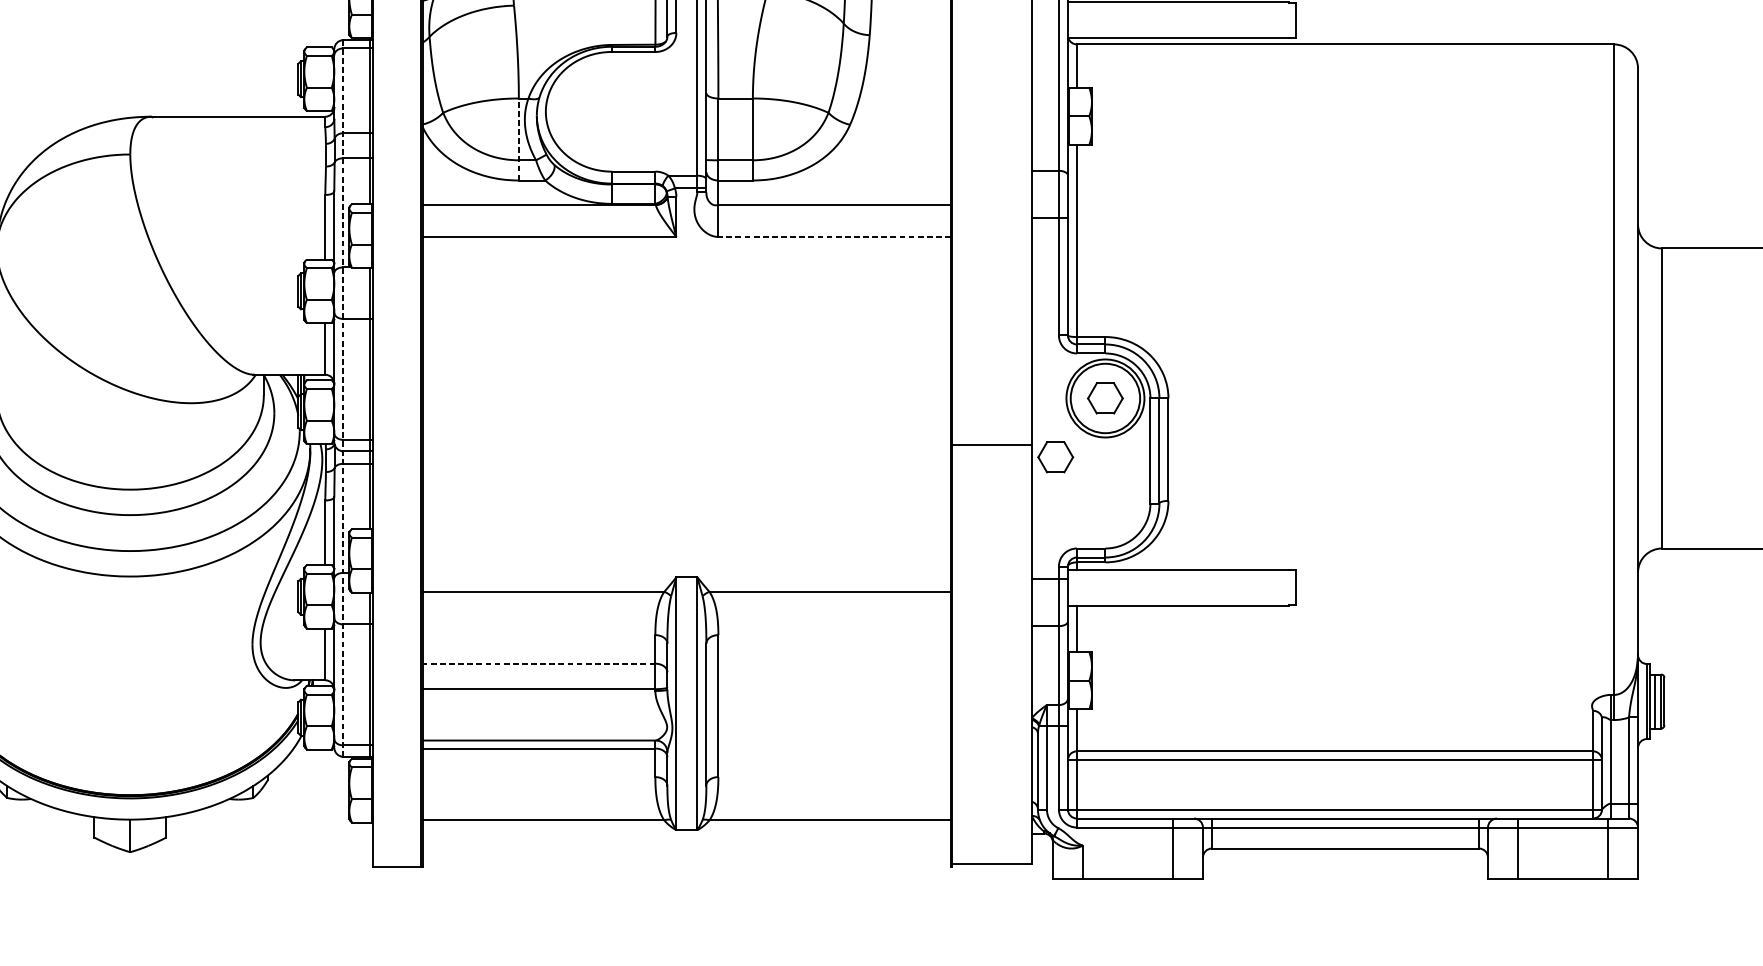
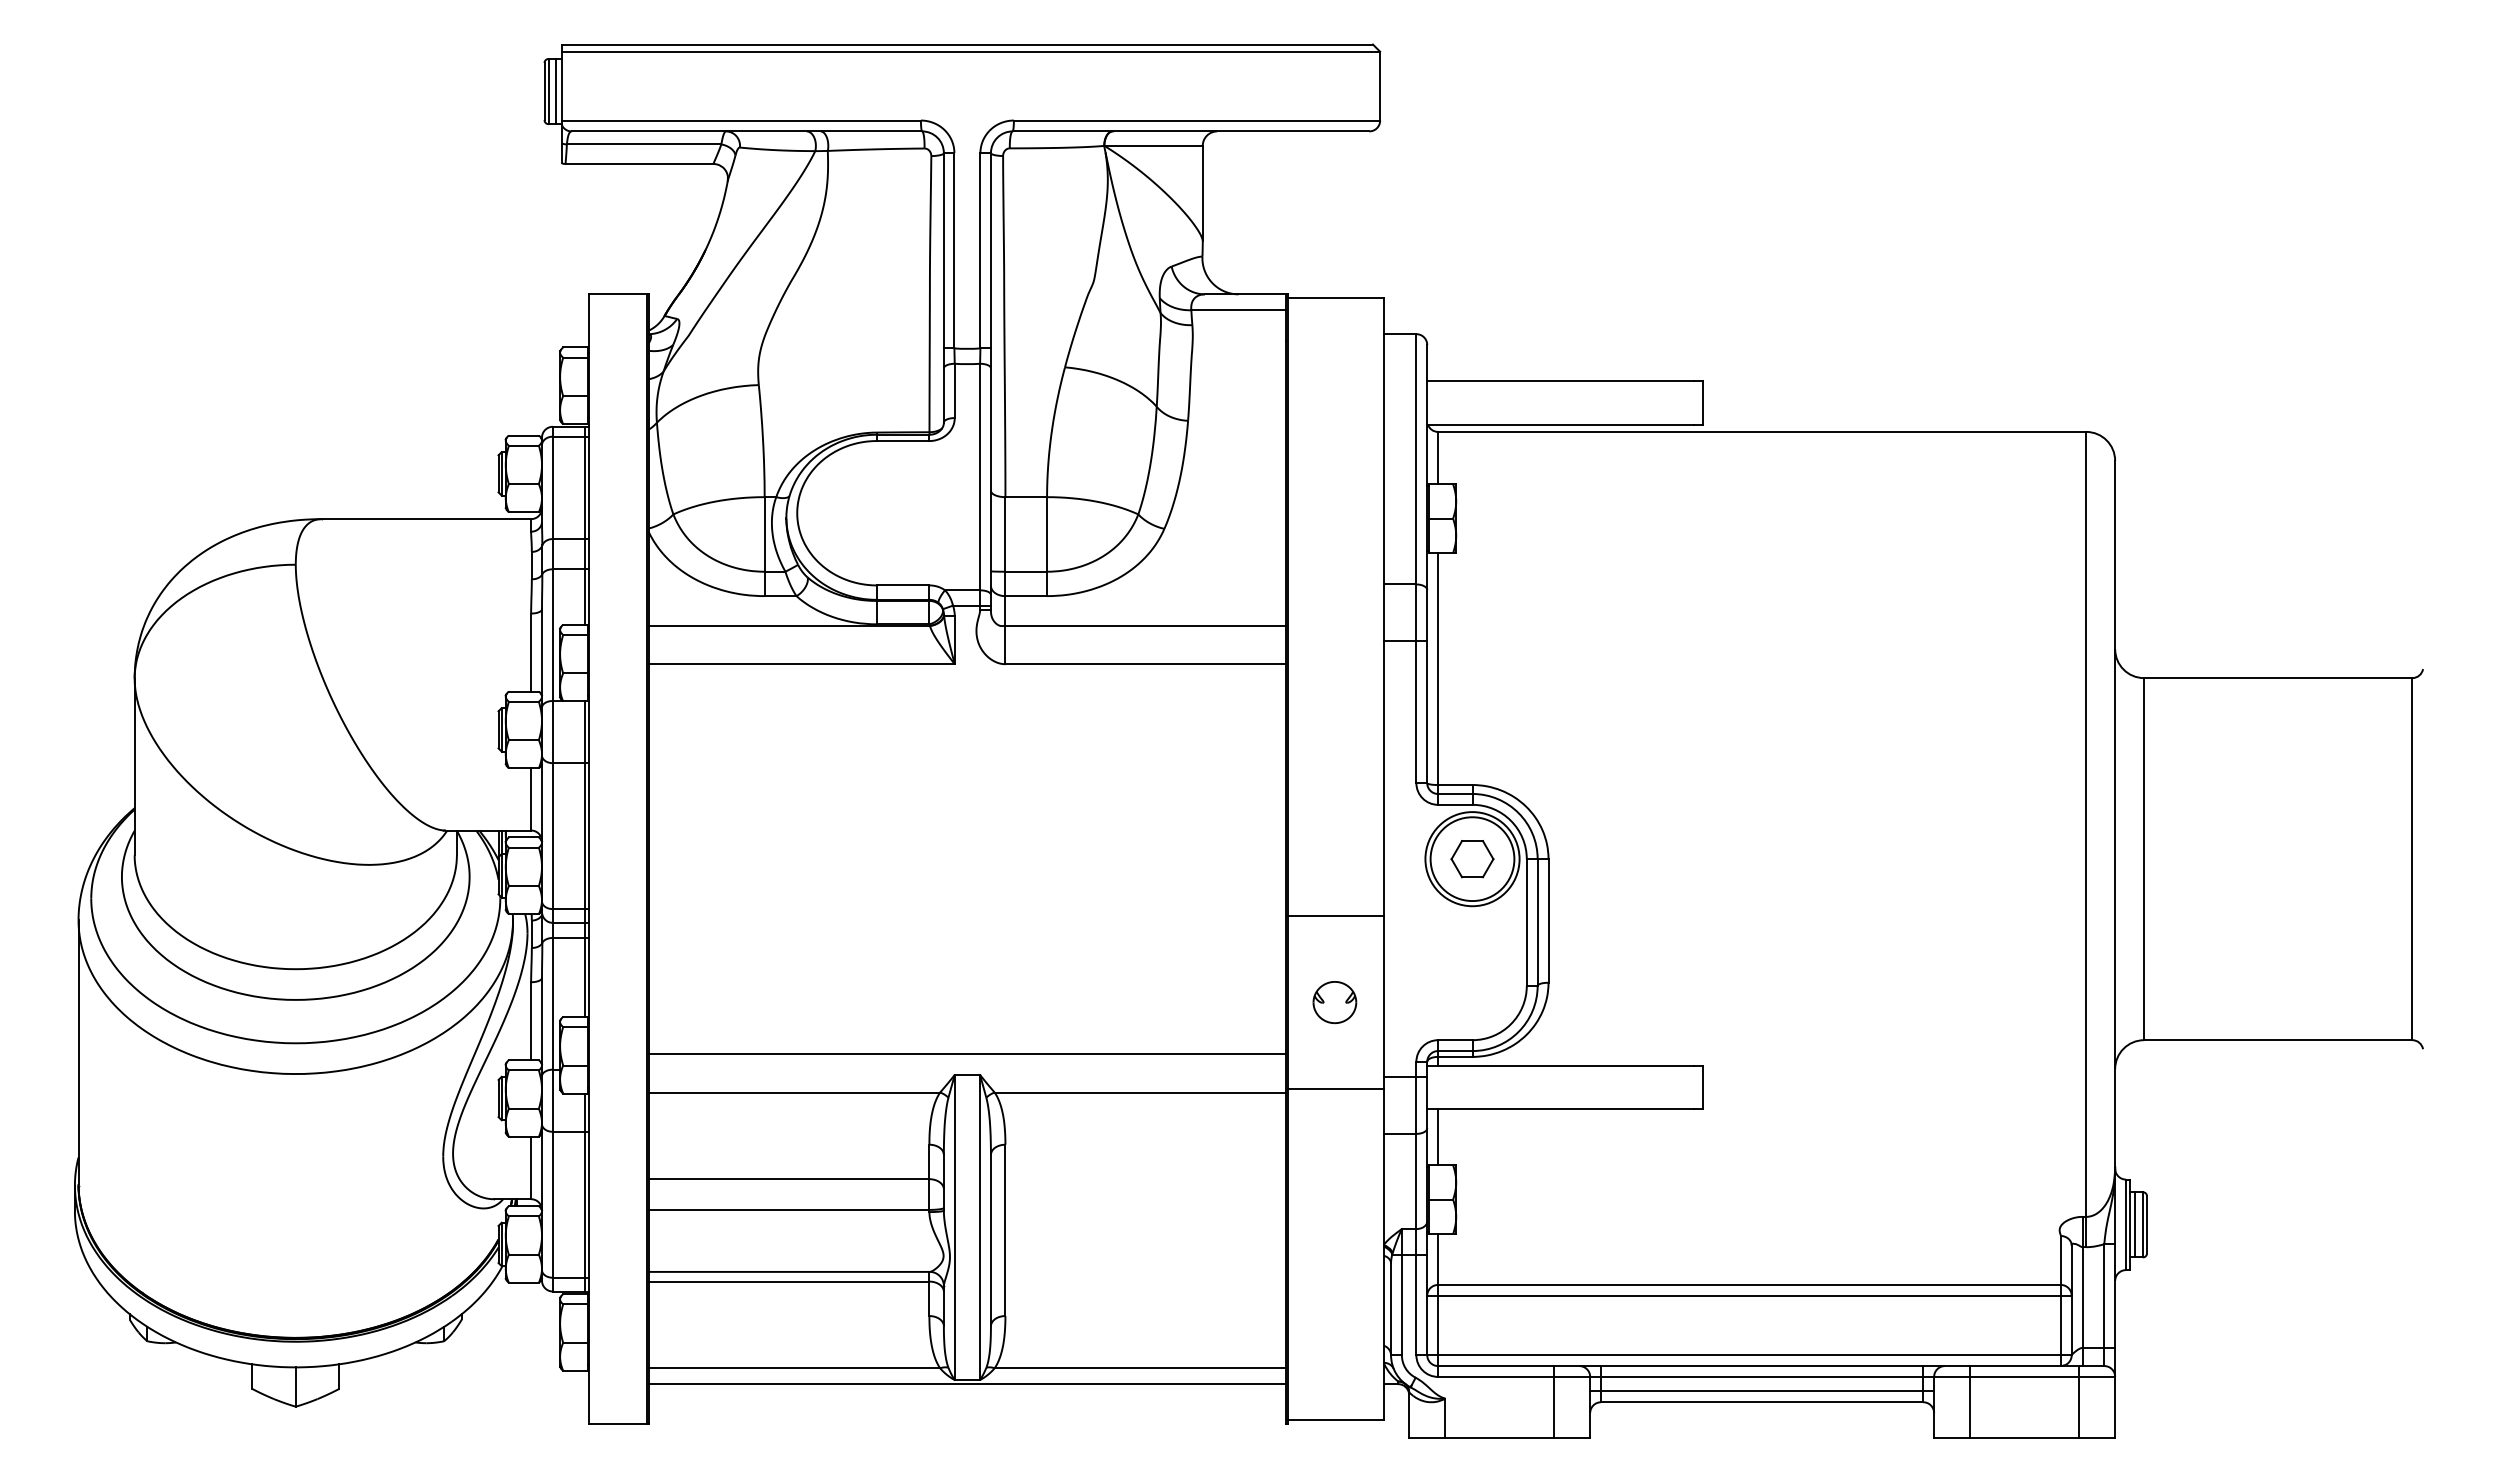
line: (518, 139) -> (764, 546), dashed -> solid
line: (834, 237) -> (1145, 664), dashed -> solid
line: (343, 397) -> (552, 858), dashed -> solid
part: (1055, 457) -> (1412, 930), removed
part: (991, 517) -> (1334, 1002), added
line: (686, 560) -> (967, 1054), added
line: (991, 589) -> (1335, 1089), added
line: (538, 663) -> (788, 1179), dashed -> solid
line: (686, 833) -> (967, 1384), added
line: (1345, 839) -> (1762, 1391), added

